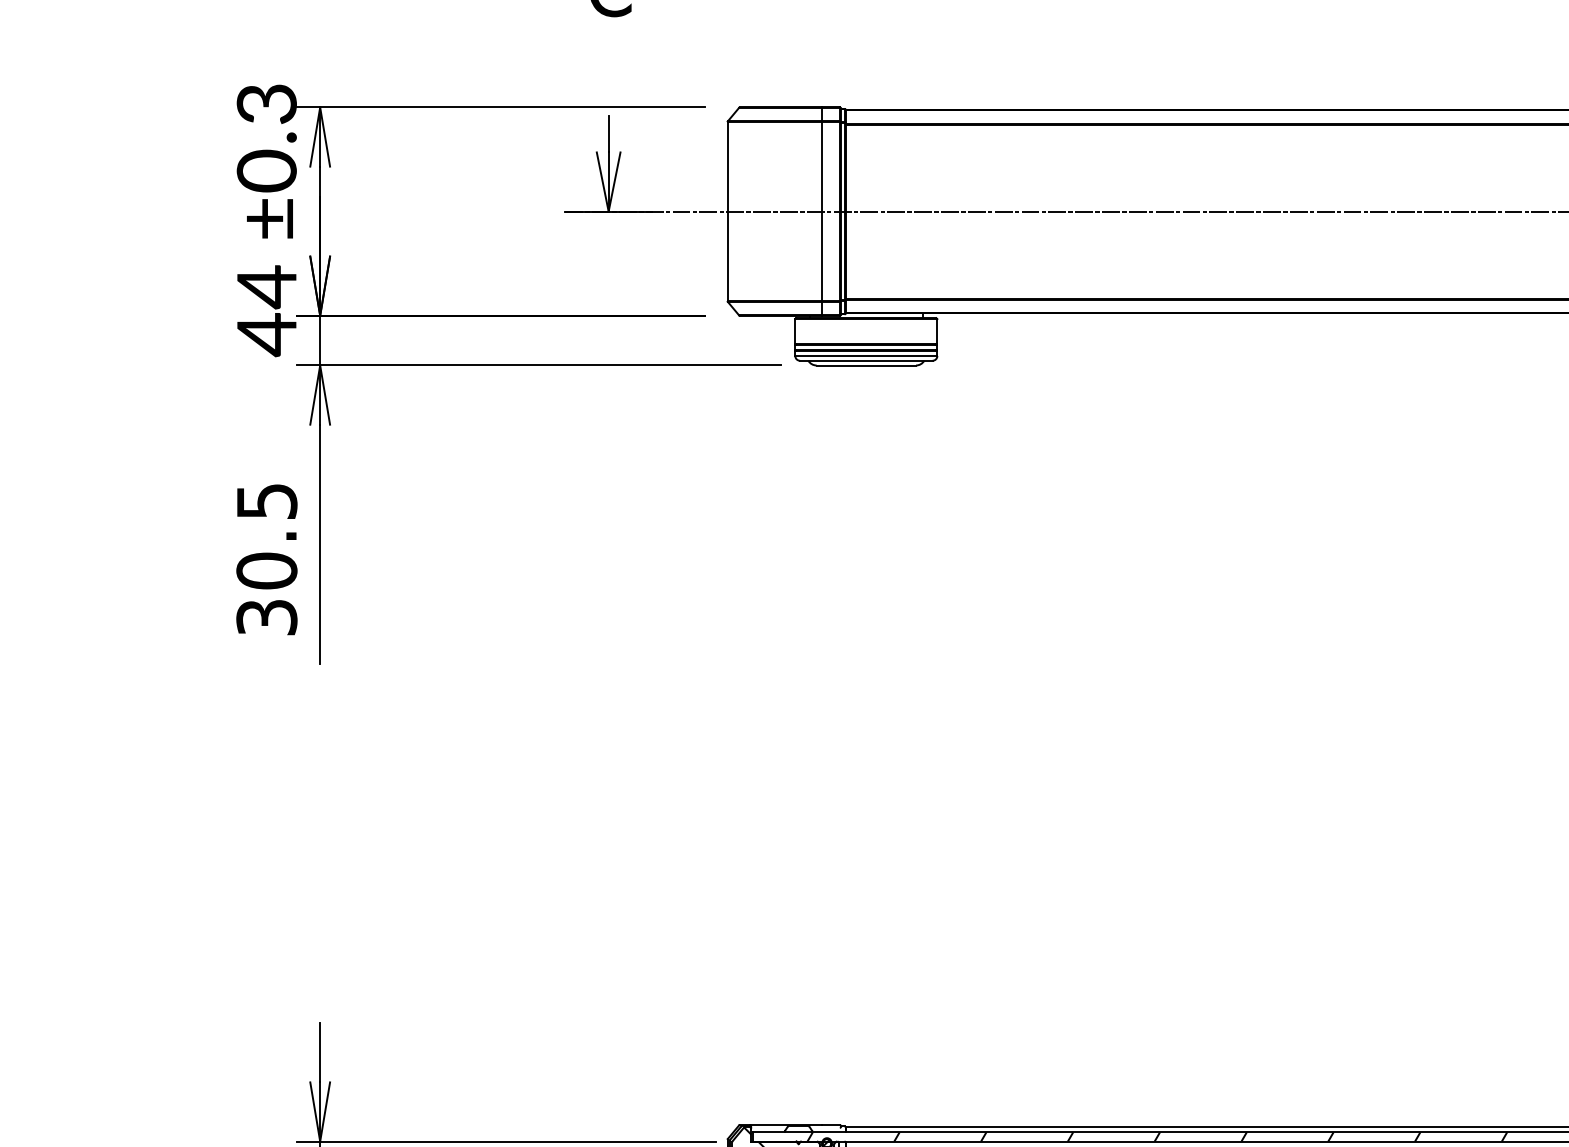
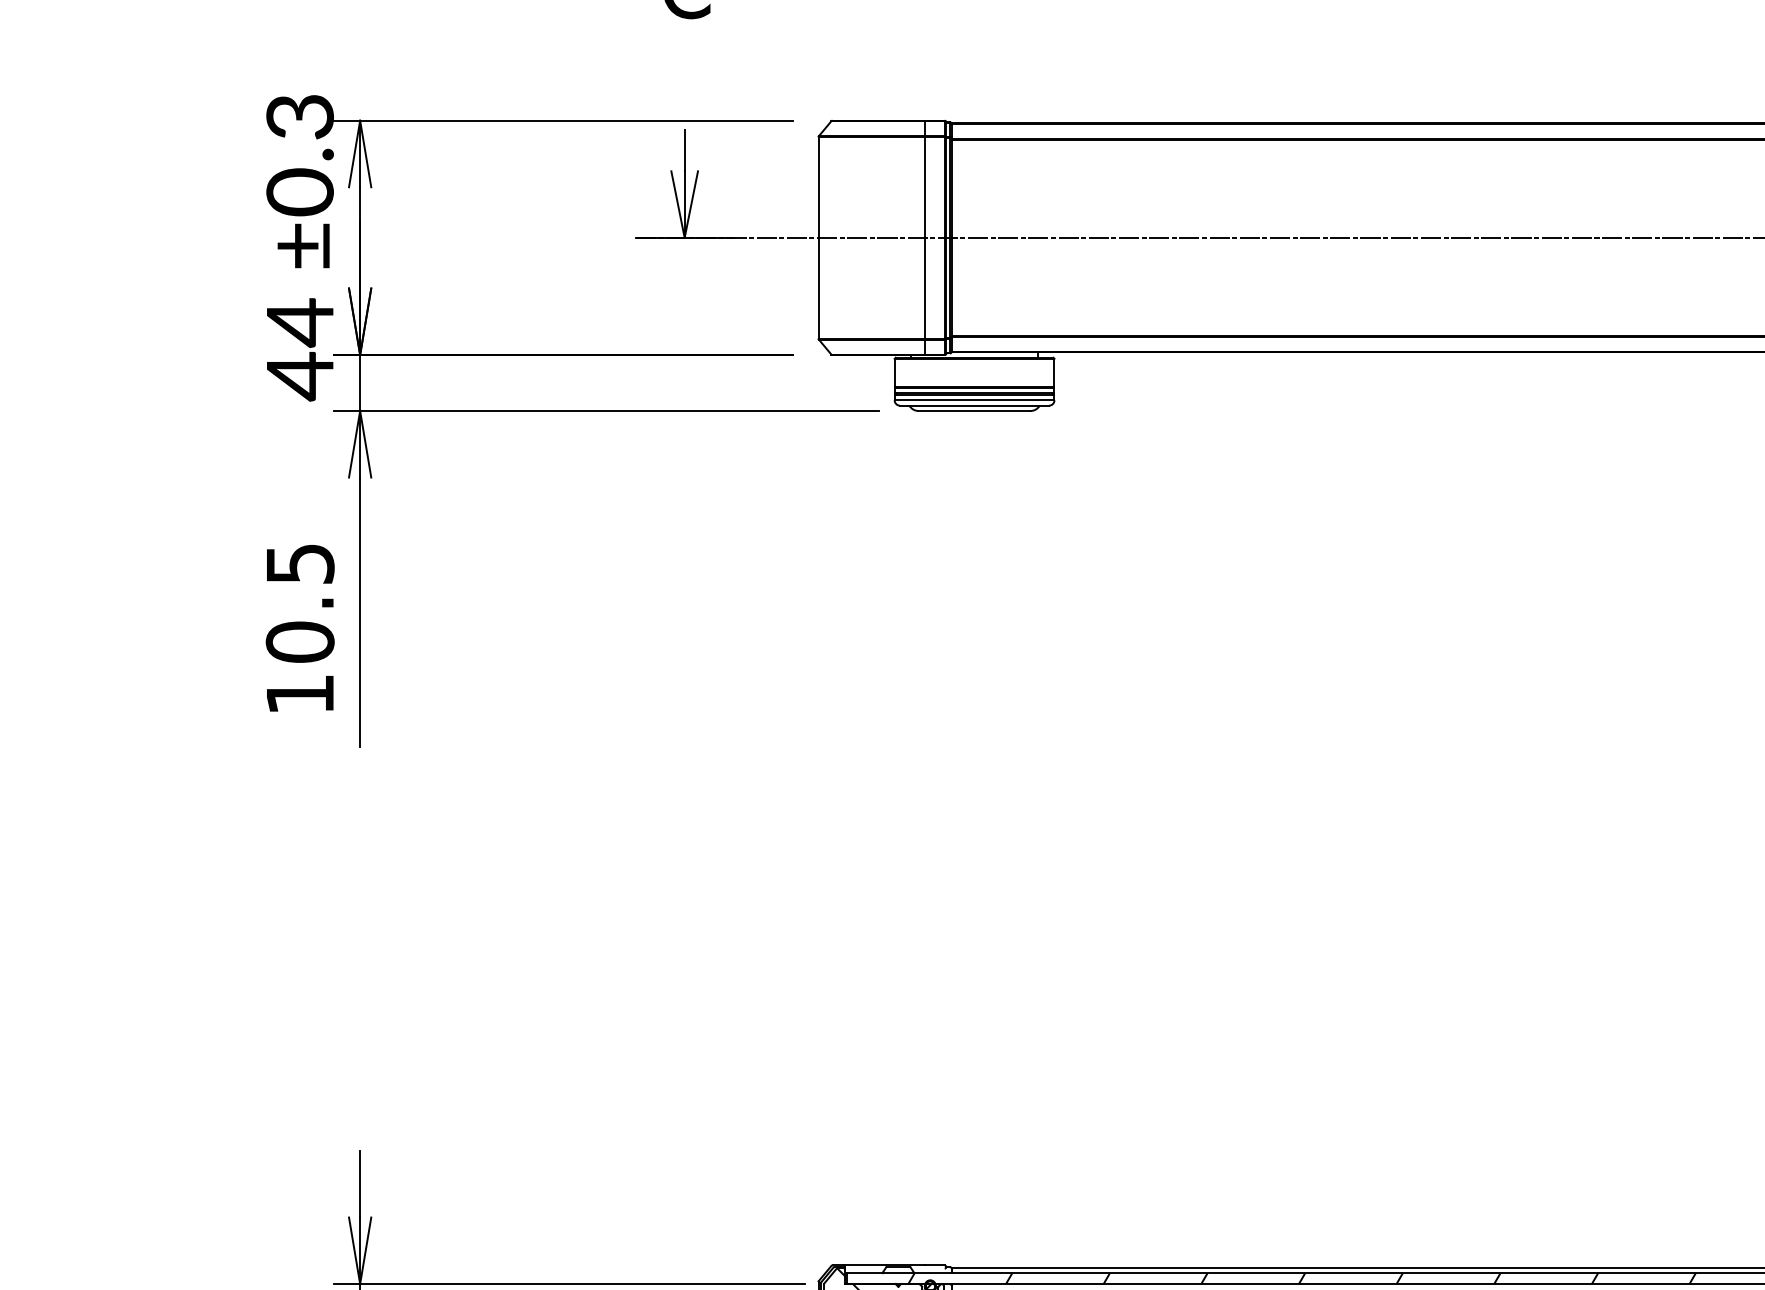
text: (266, 617) -> (299, 694), 30.5 -> 10.5

